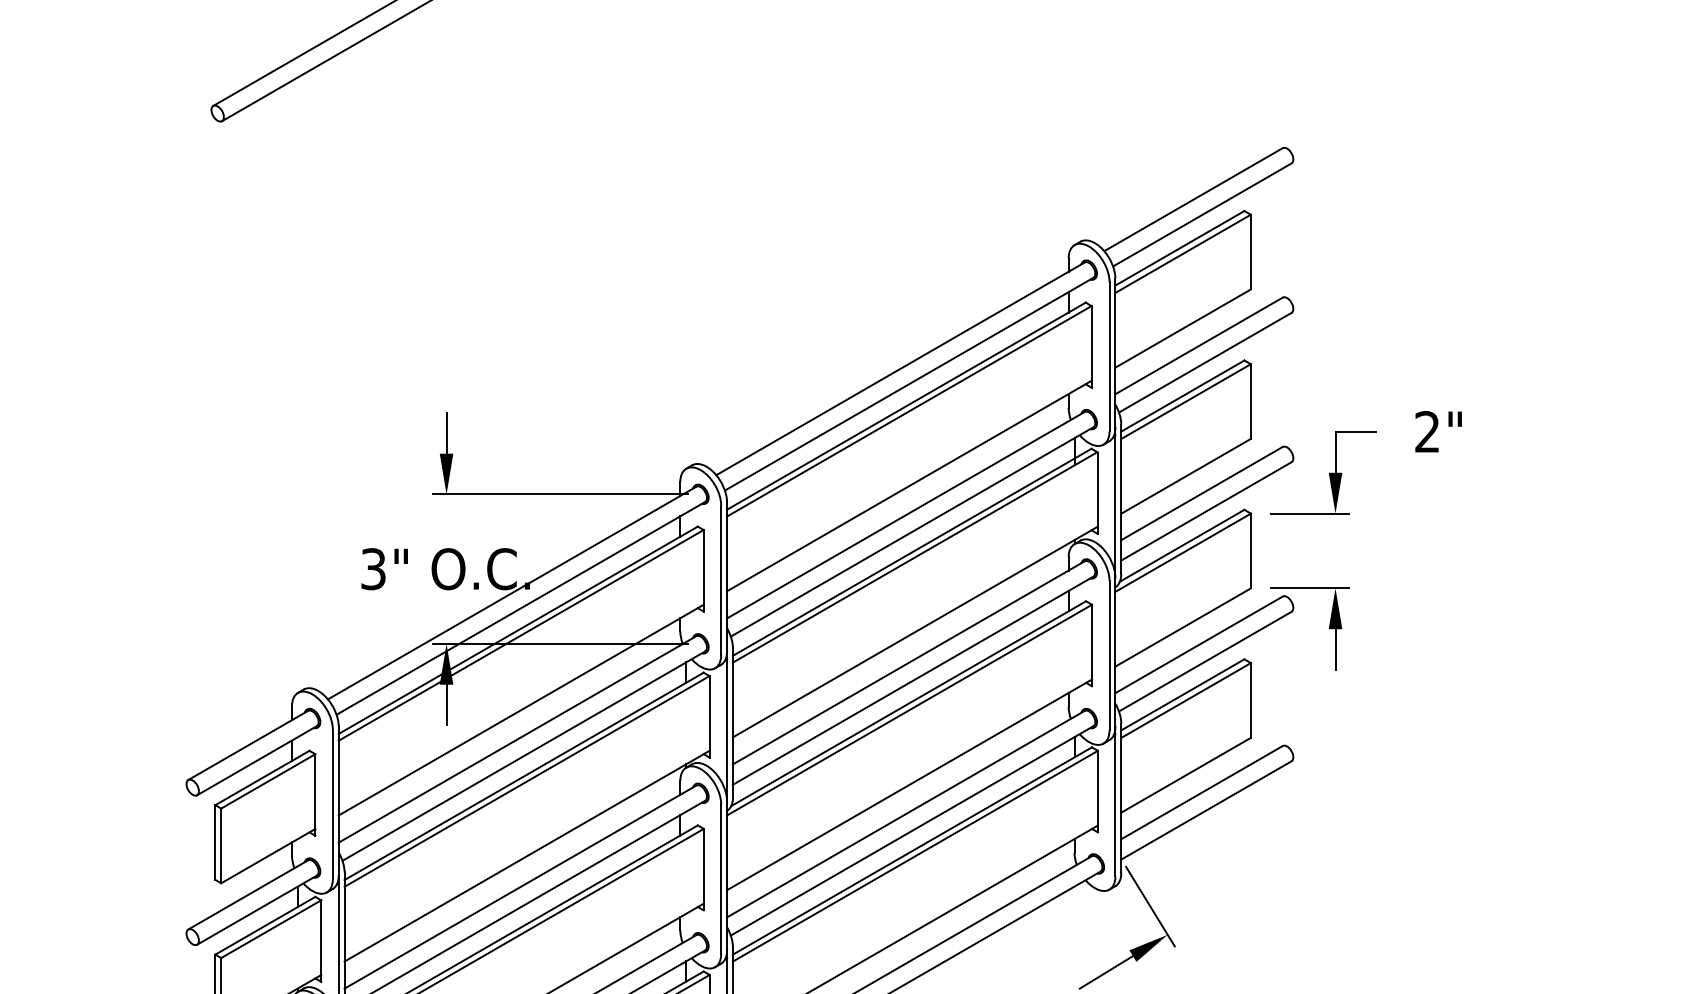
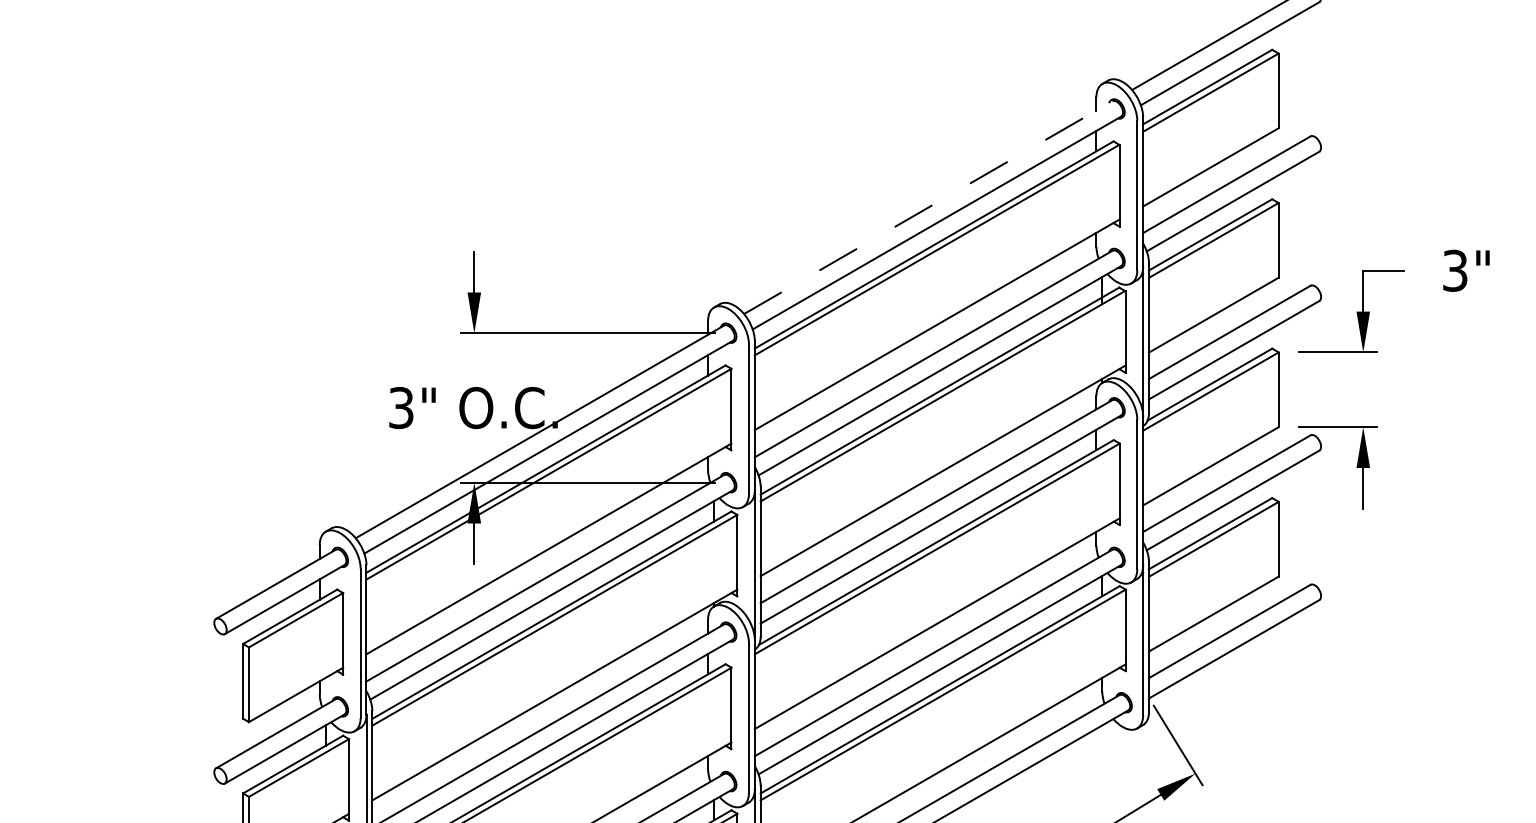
line: (900, 368) -> (928, 207), solid -> dashed
text: (1427, 432) -> (1455, 271), 2" -> 3"

